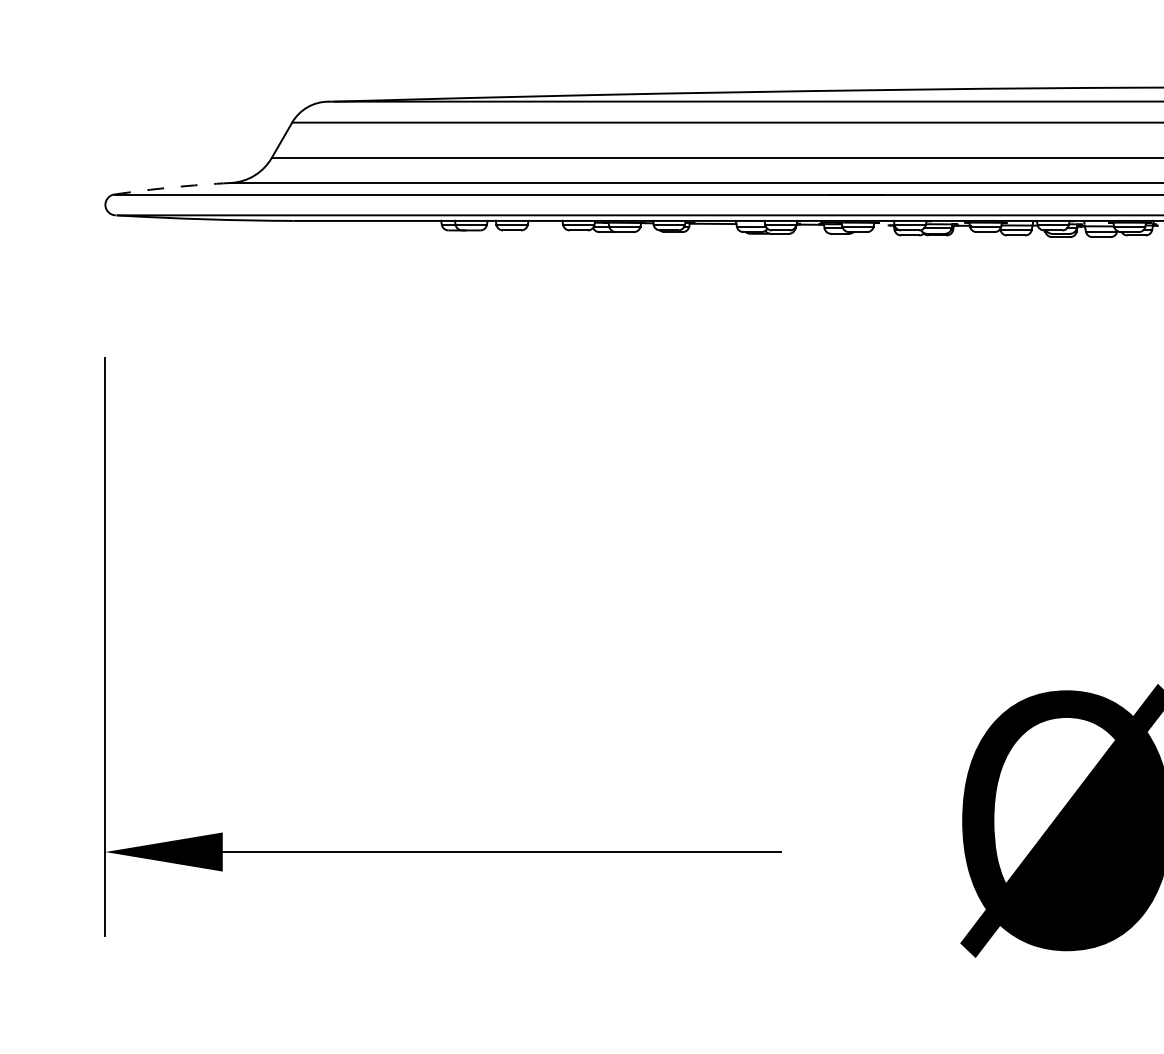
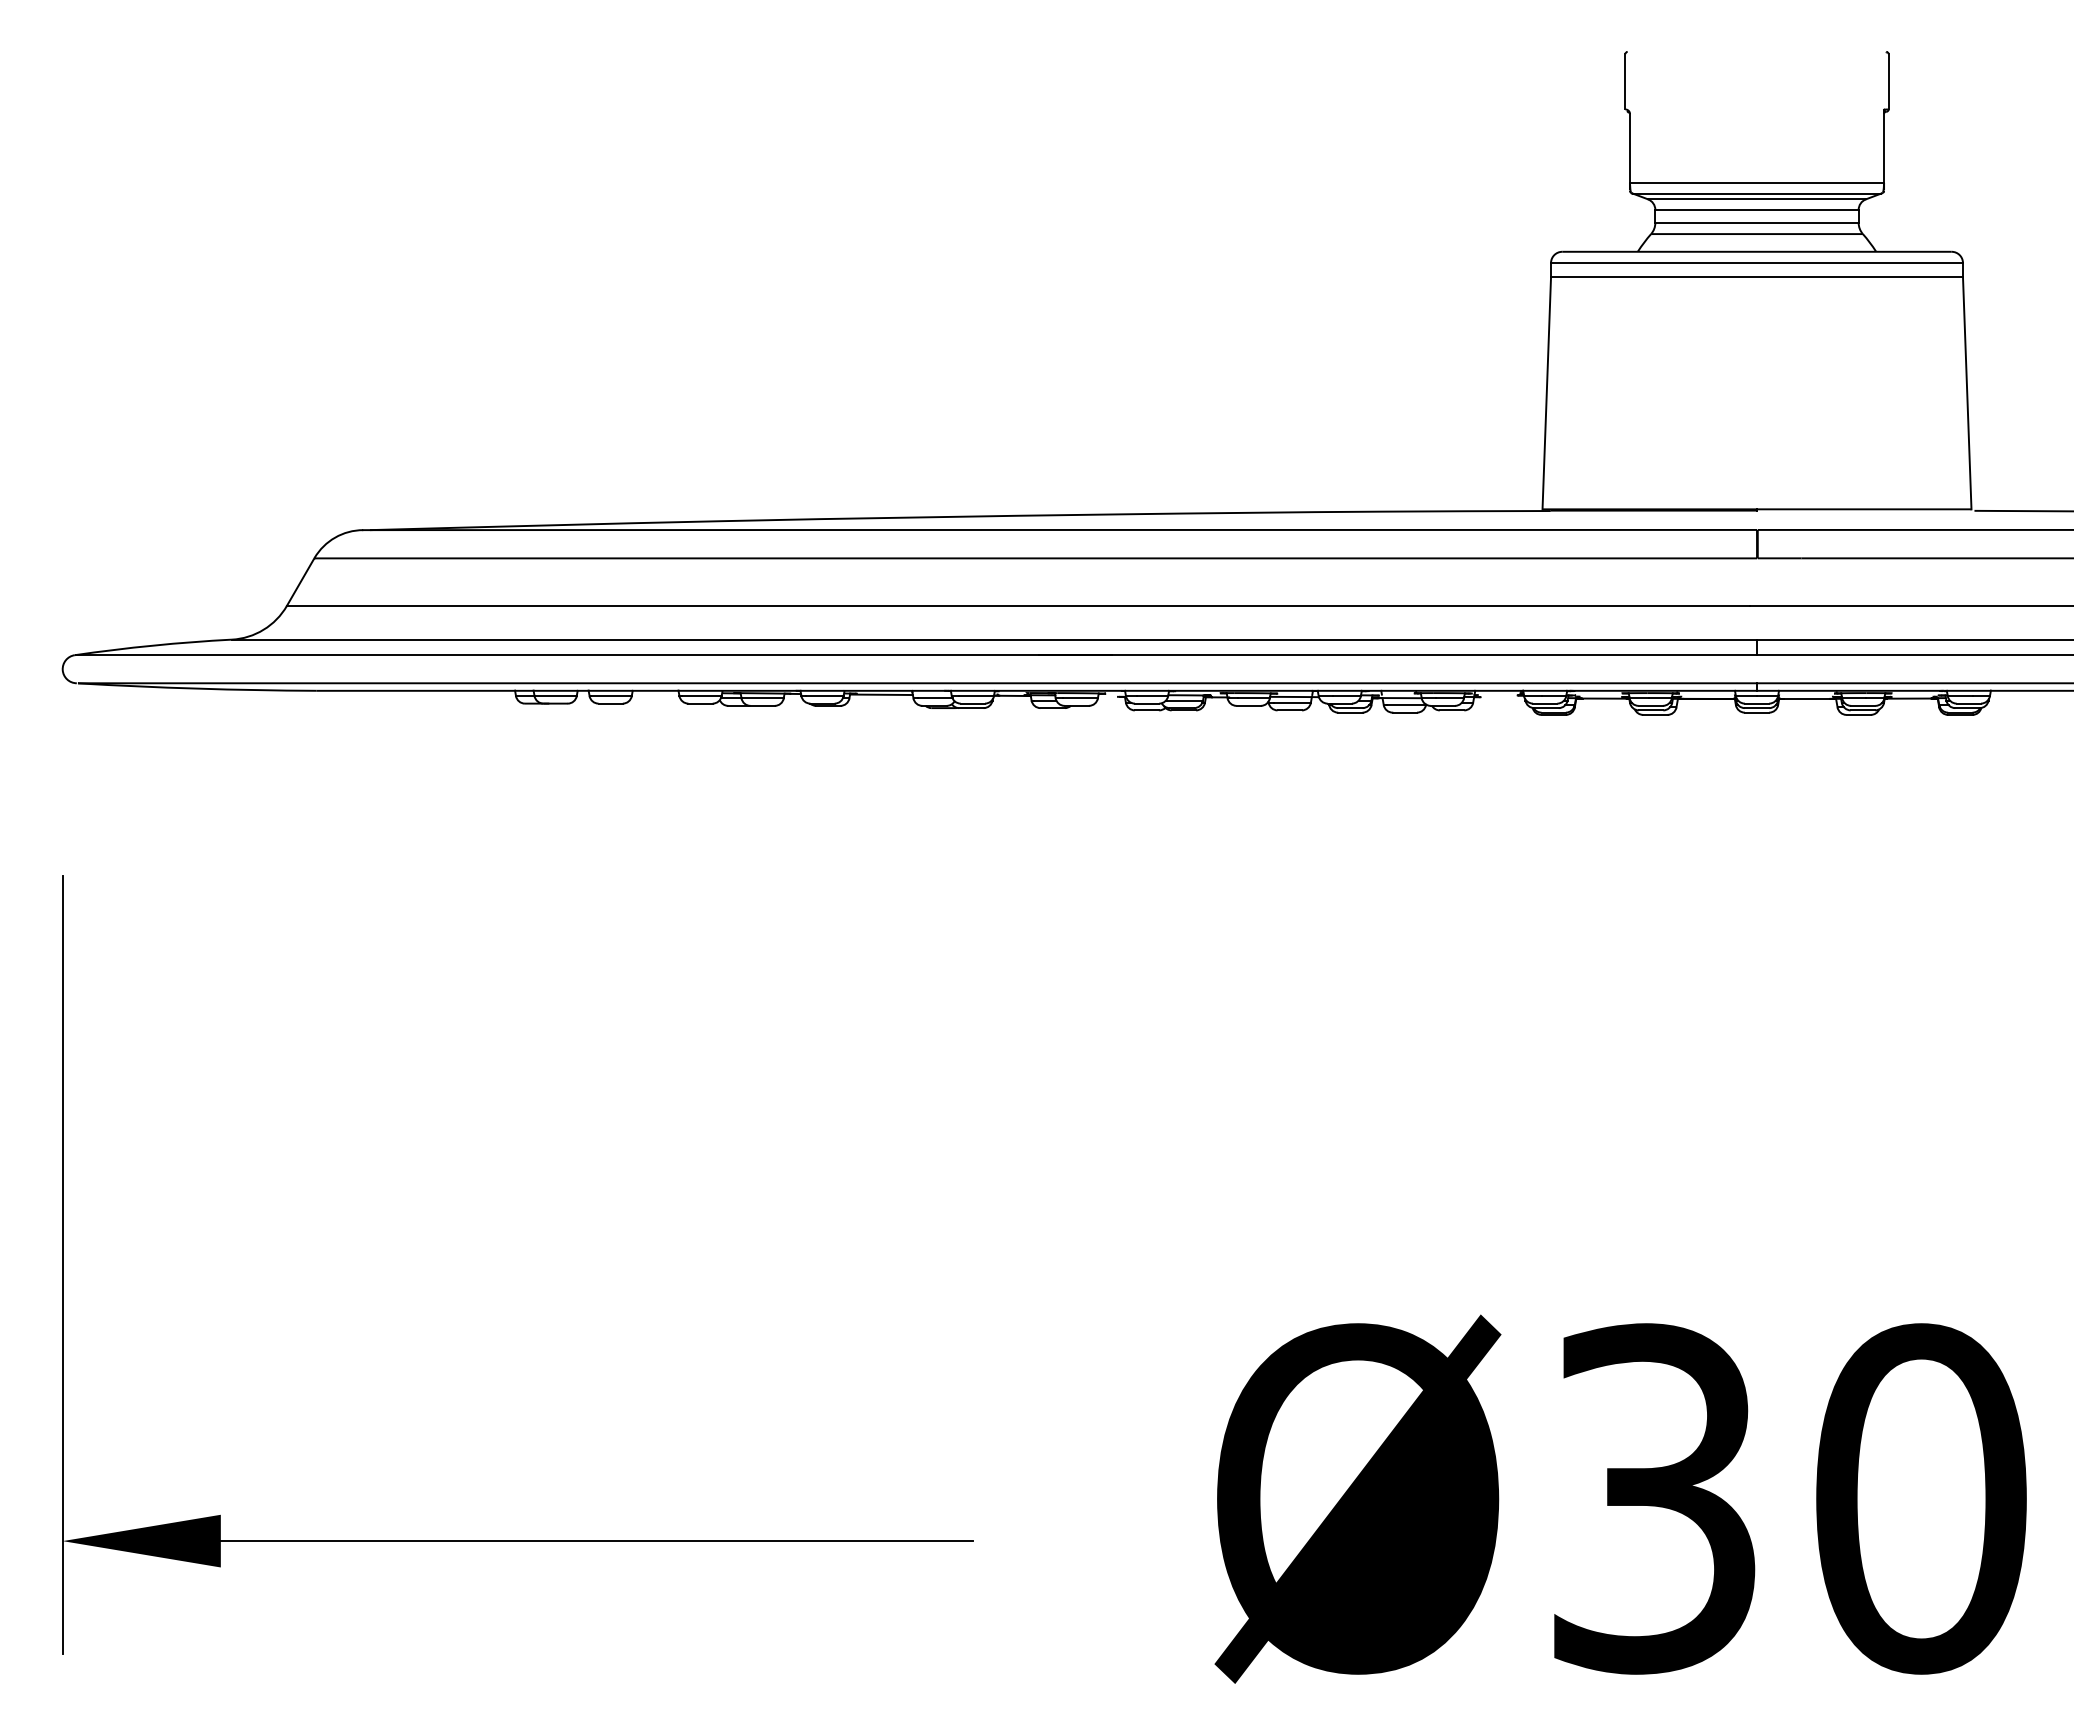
arc: (172, 187) -> (153, 645), dashed -> solid

